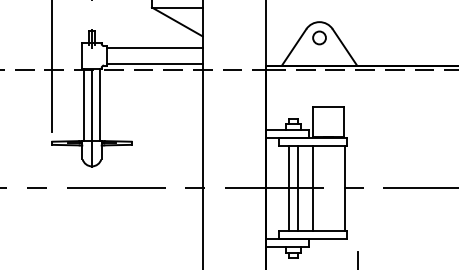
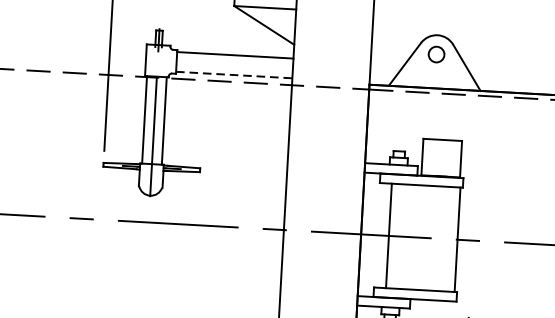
line: (155, 63) -> (234, 74), solid -> dashed
line: (298, 188) -> (400, 236), removed
line: (313, 188) -> (418, 237), removed

